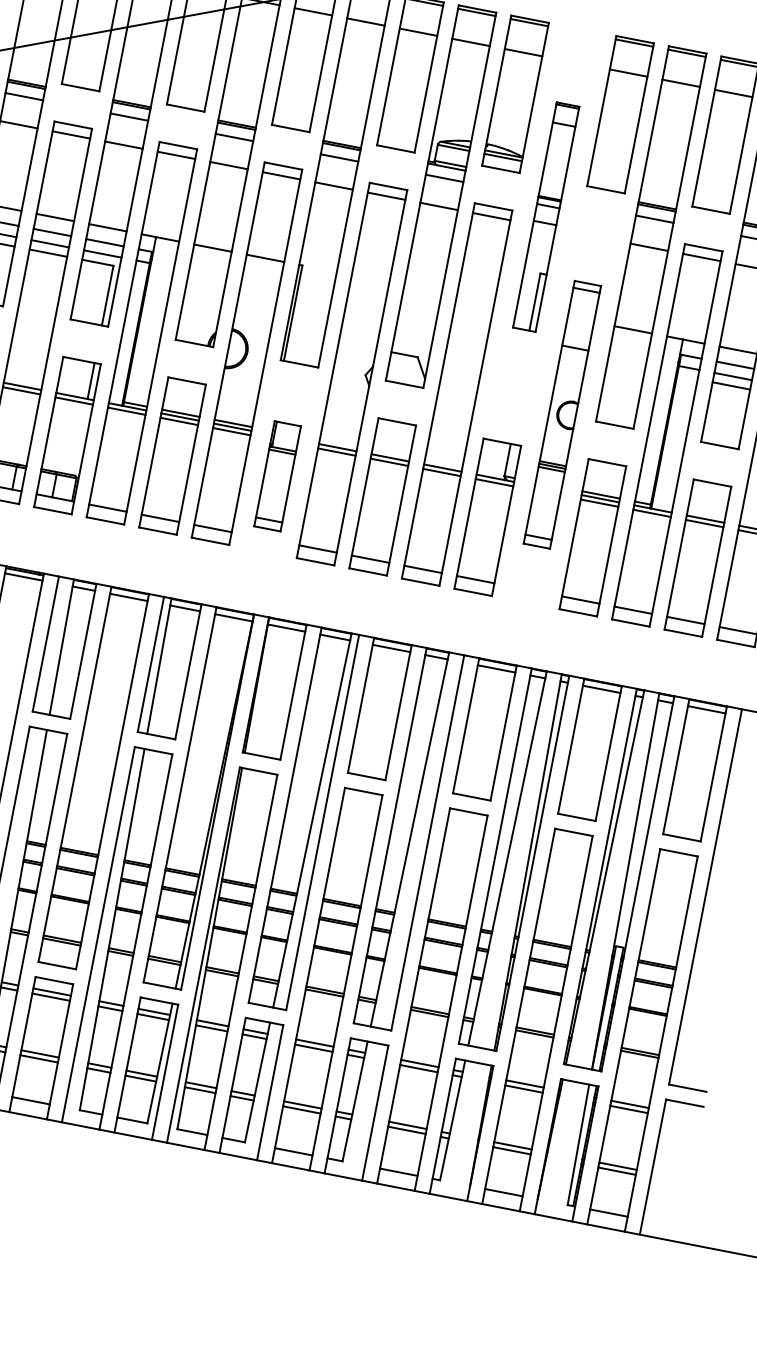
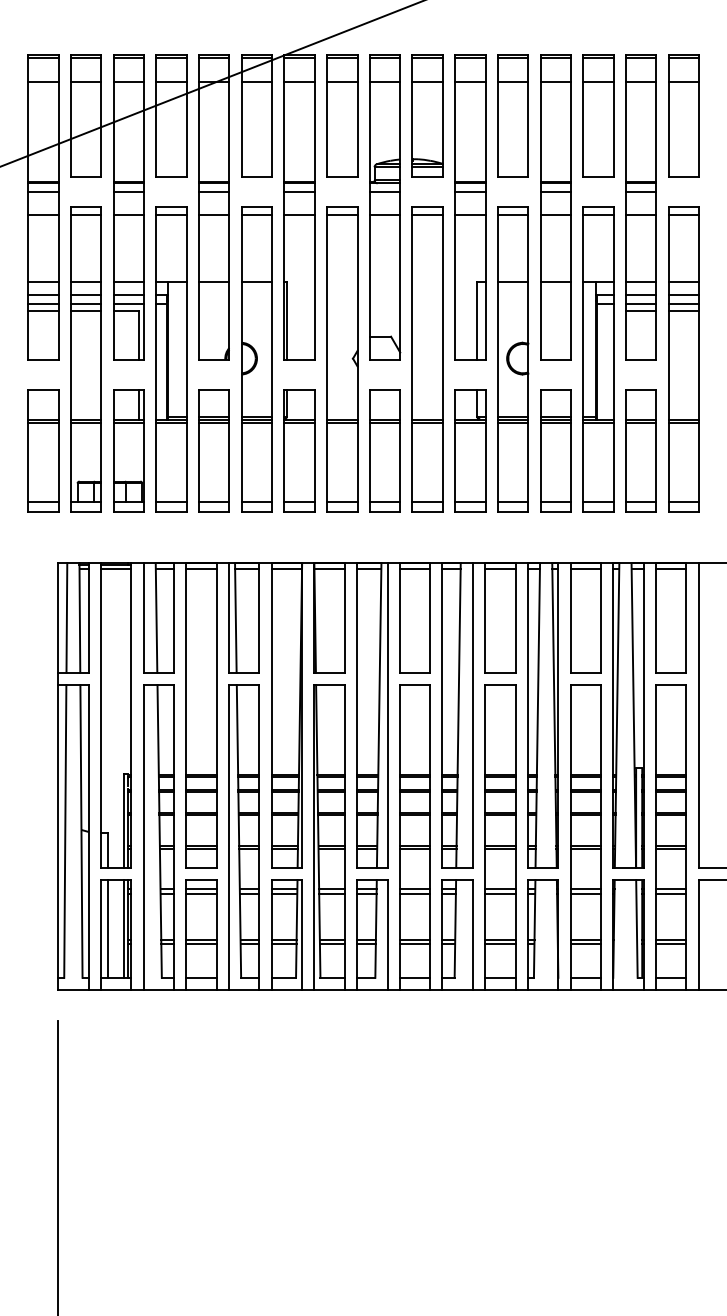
part: (546, 217) -> (470, 207), size x1.67
part: (562, 414) -> (513, 359), size x1.43
part: (277, 475) -> (299, 450), size x1.43

